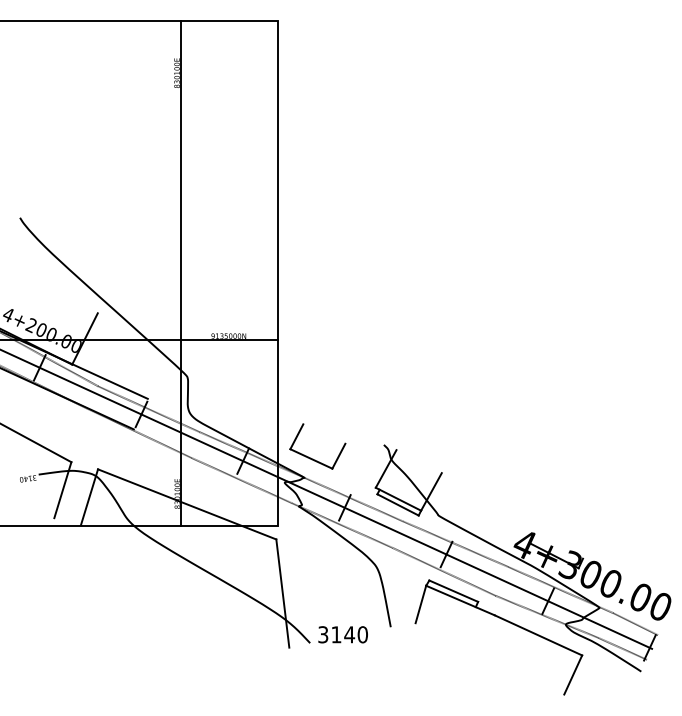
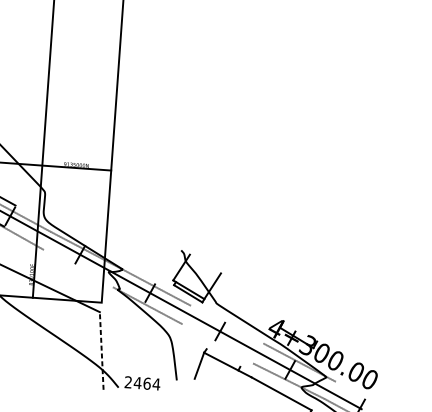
part: (313, 458) -> (130, 256), removed
line: (241, 480) -> (78, 268), removed
line: (455, 543) -> (227, 324), removed
line: (443, 571) -> (217, 343), removed
line: (453, 590) -> (223, 357), removed
line: (282, 593) -> (101, 350), solid -> dashed
line: (635, 624) -> (351, 390), removed
text: (343, 634) -> (142, 383), 3140 -> 2464

